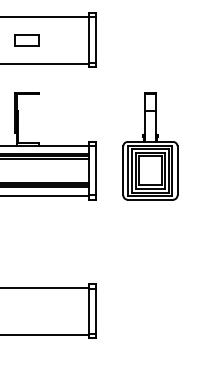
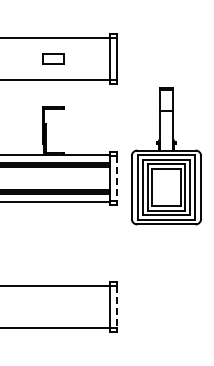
part: (150, 145) -> (166, 155), size x1.4
line: (96, 171) -> (117, 179), solid -> dashed
line: (96, 310) -> (117, 306), solid -> dashed

